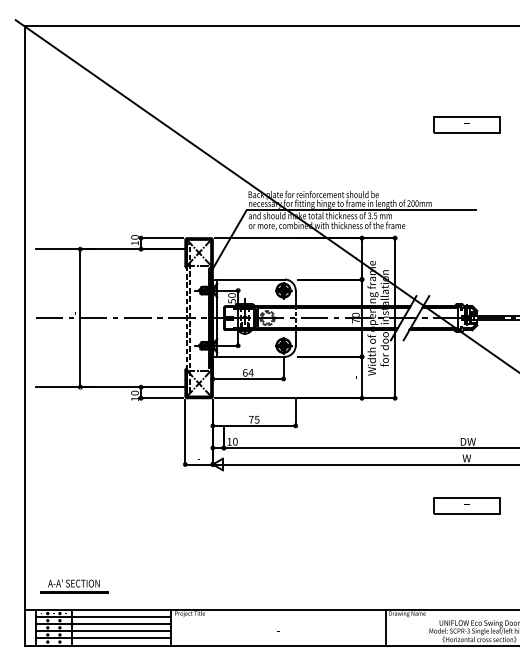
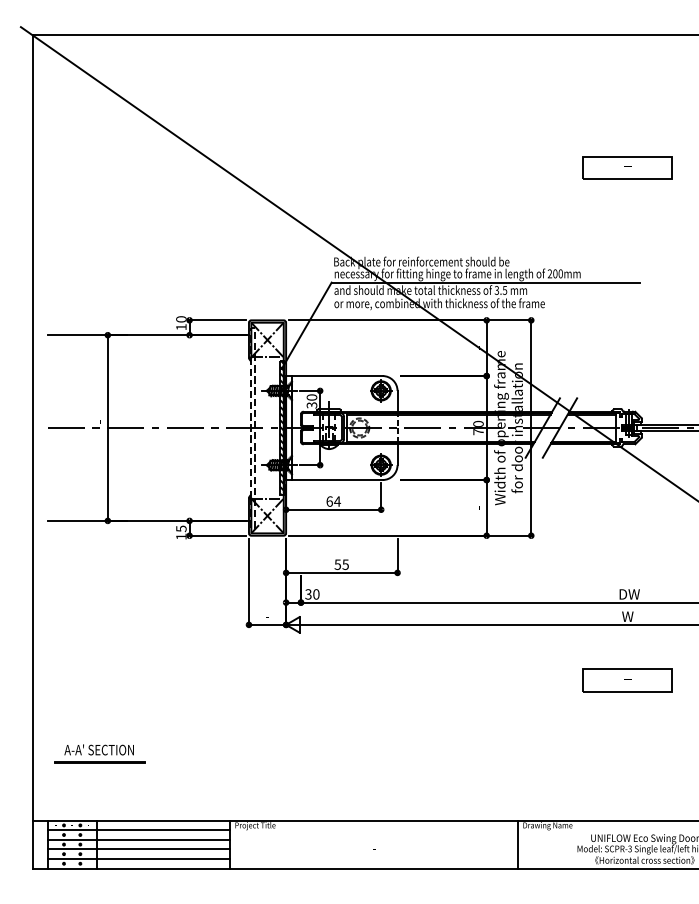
text: (231, 301) -> (311, 405), 50 -> 30
text: (135, 392) -> (181, 528), 10 -> 15
text: (251, 419) -> (337, 564), 75 -> 55
text: (229, 441) -> (308, 594), 10 -> 30
part: (74, 586) -> (99, 753), moved

